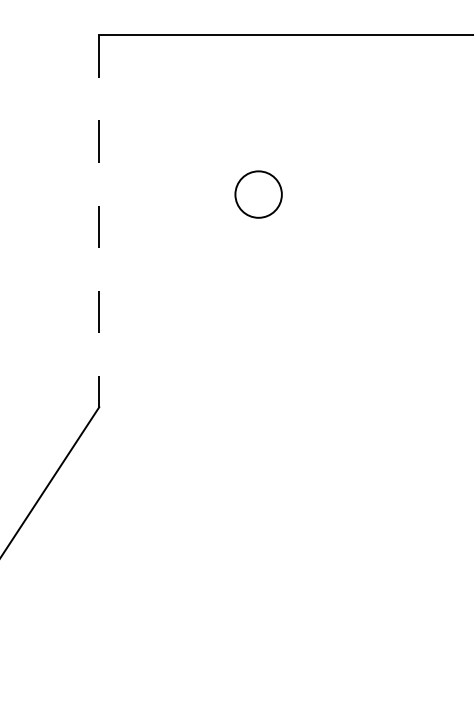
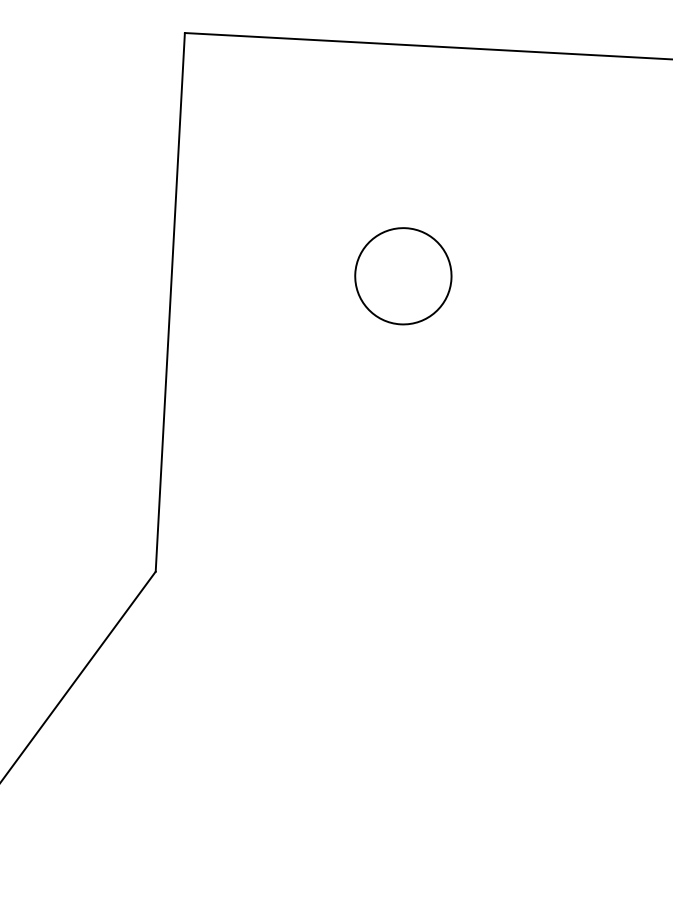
circle: (258, 194) -> (403, 276), size x1.43
line: (99, 221) -> (170, 302), dashed -> solid

